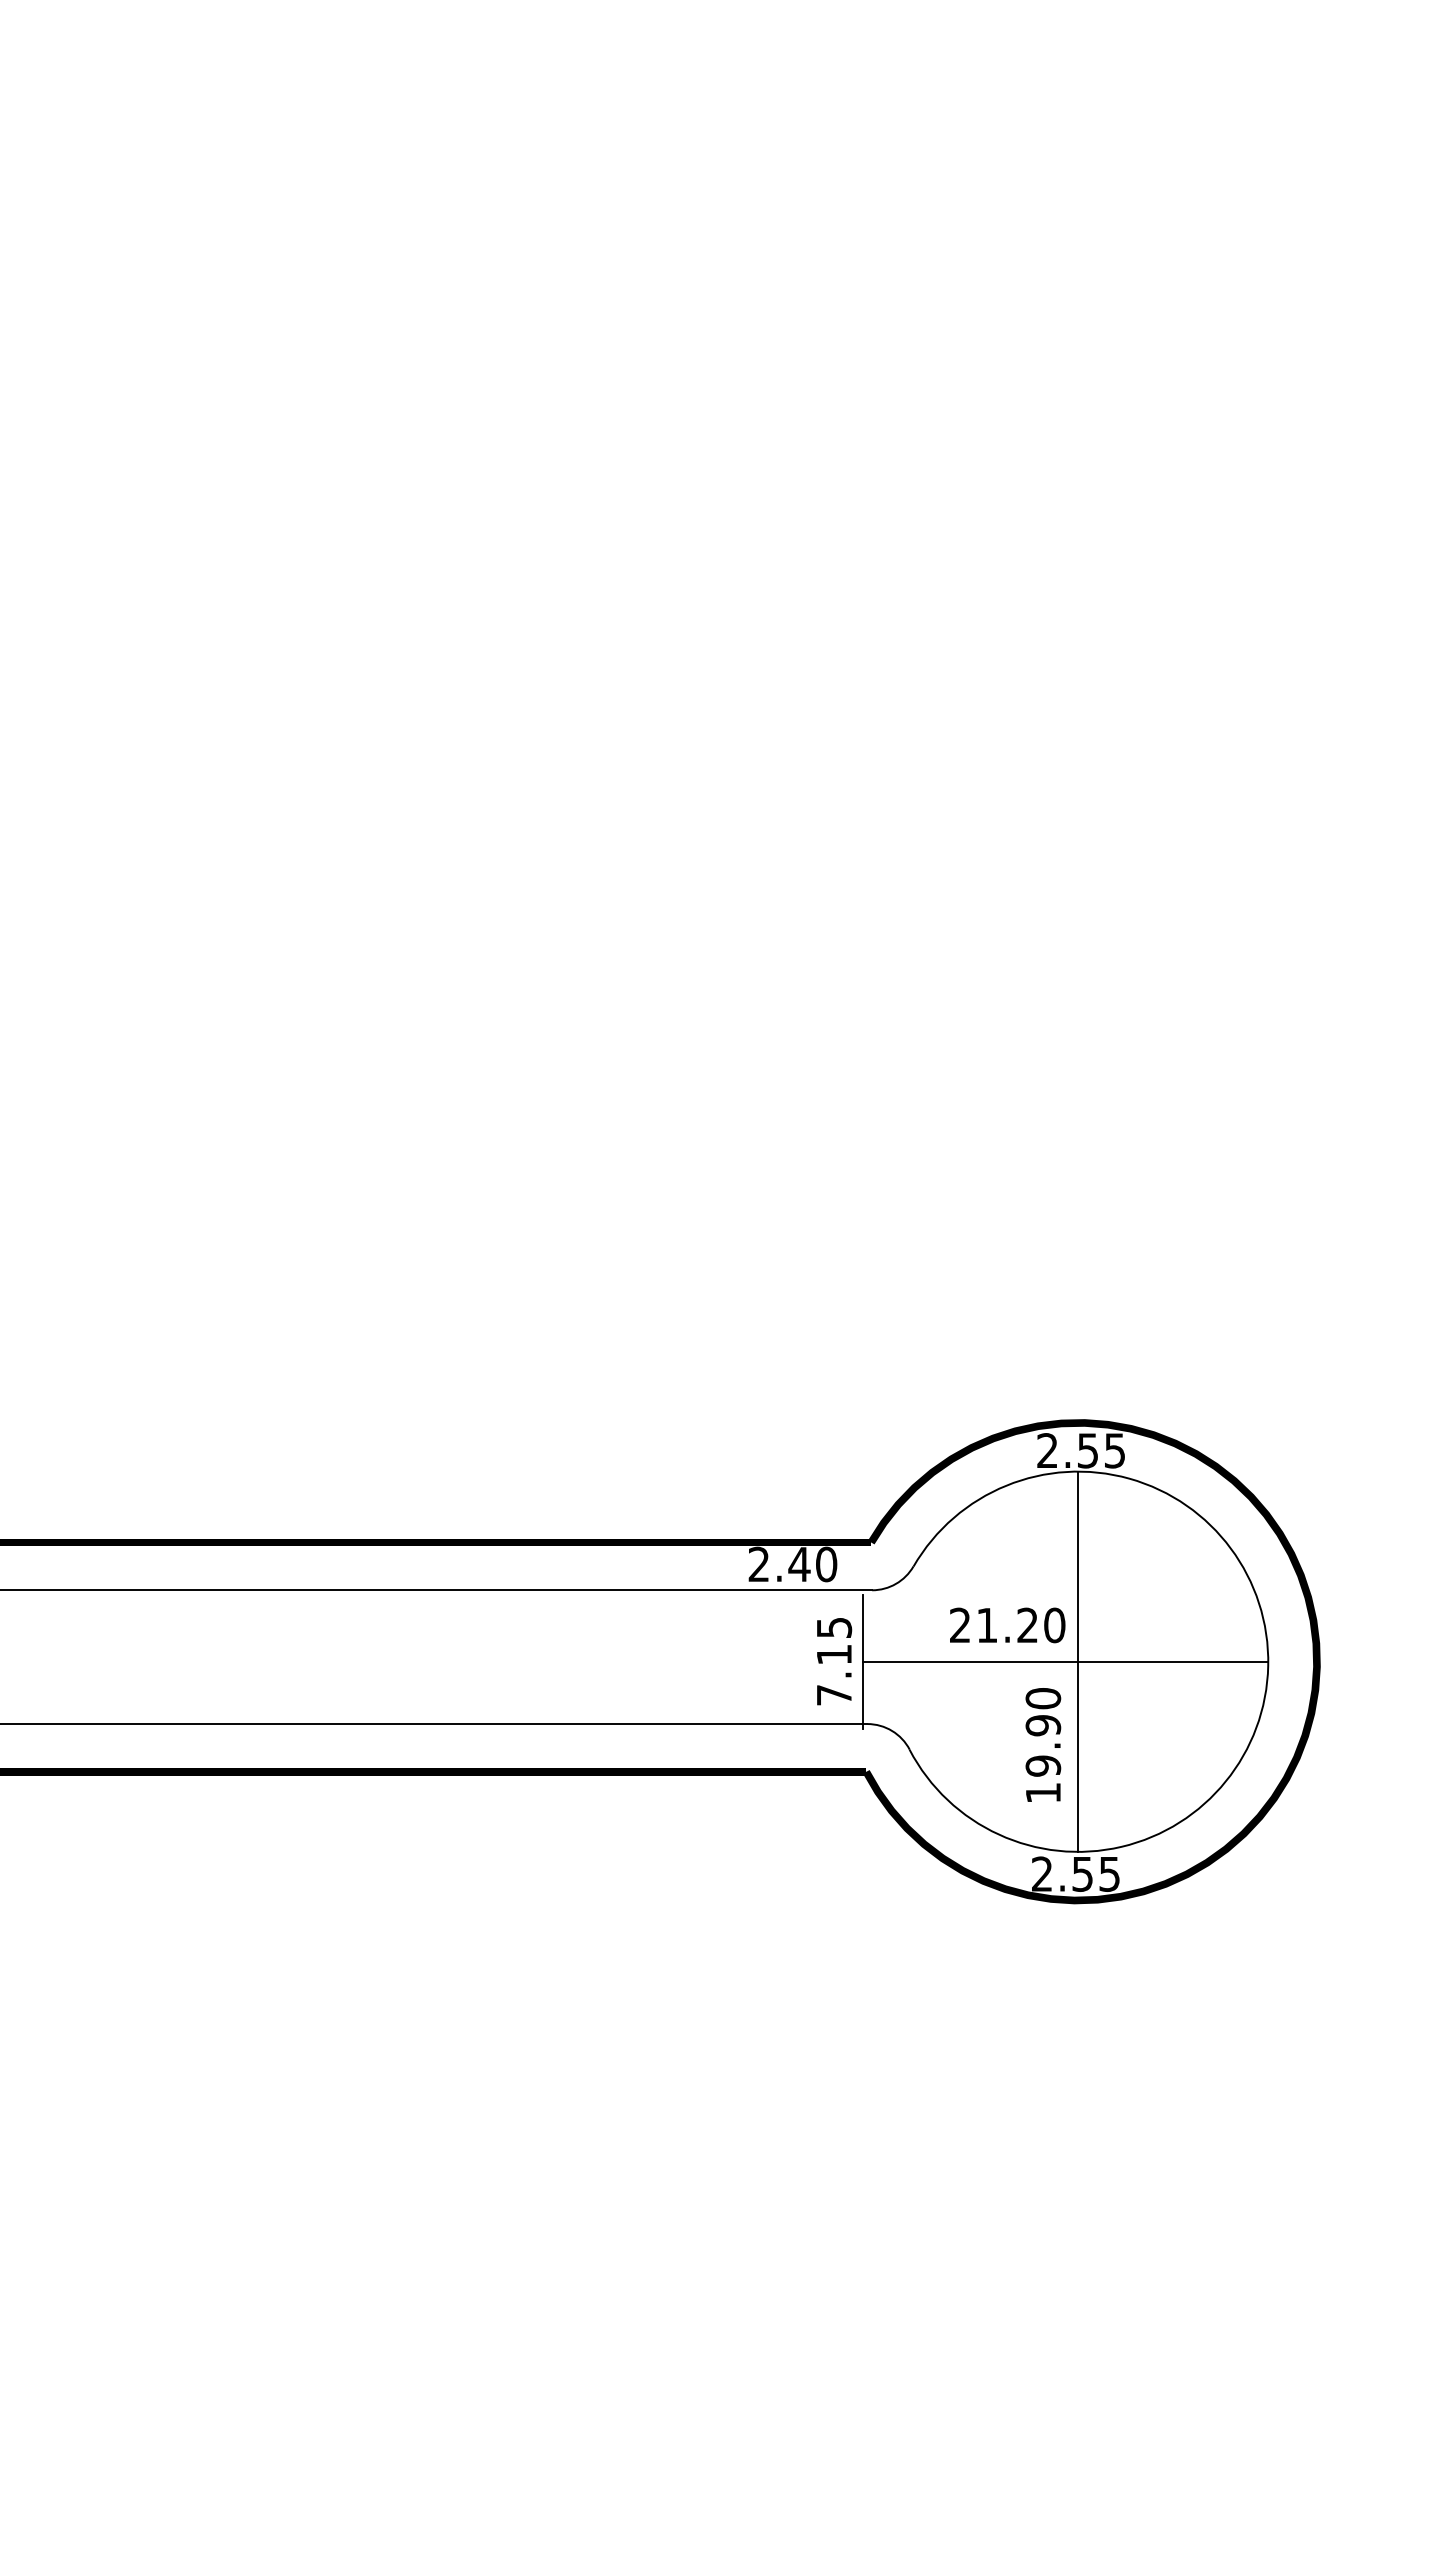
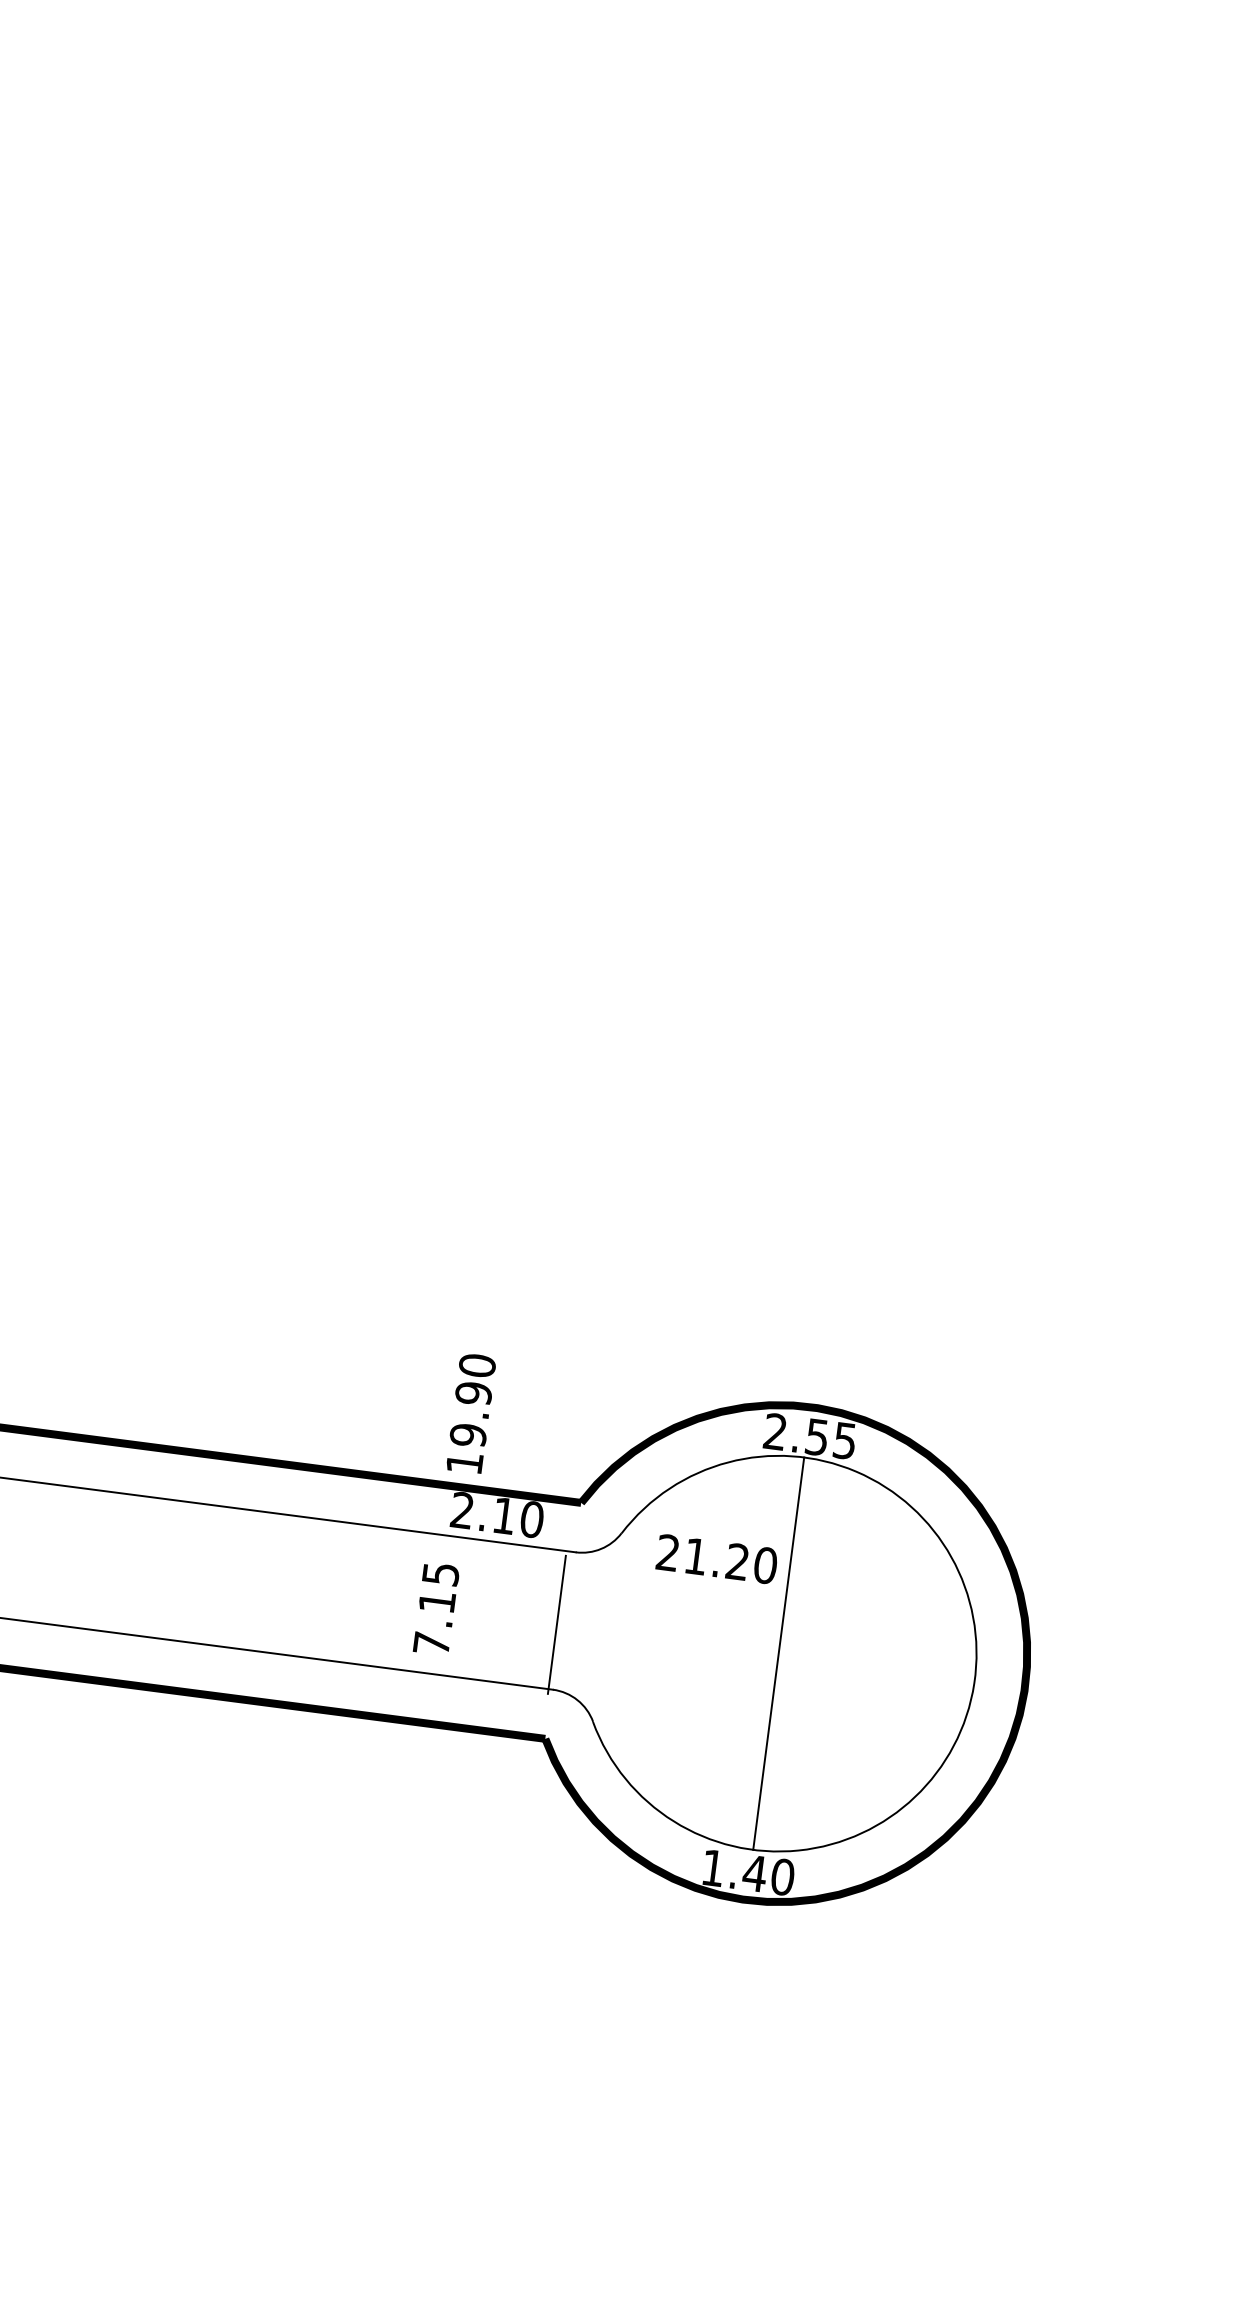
text: (799, 1564) -> (504, 1515), 2.40 -> 2.10
text: (1007, 1625) -> (716, 1559), moved
text: (834, 1661) -> (436, 1608), moved
line: (1065, 1661) -> (765, 1651), removed
text: (1043, 1744) -> (471, 1413), moved
text: (1076, 1873) -> (748, 1871), 2.55 -> 1.40

